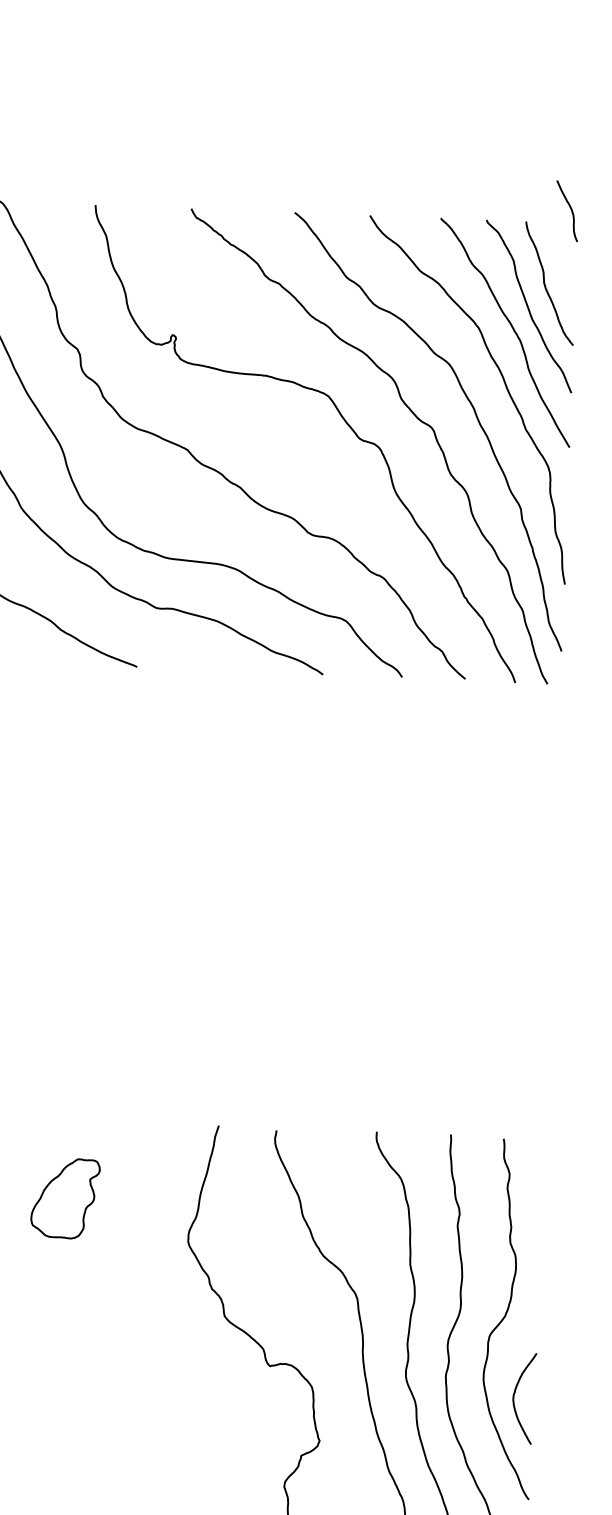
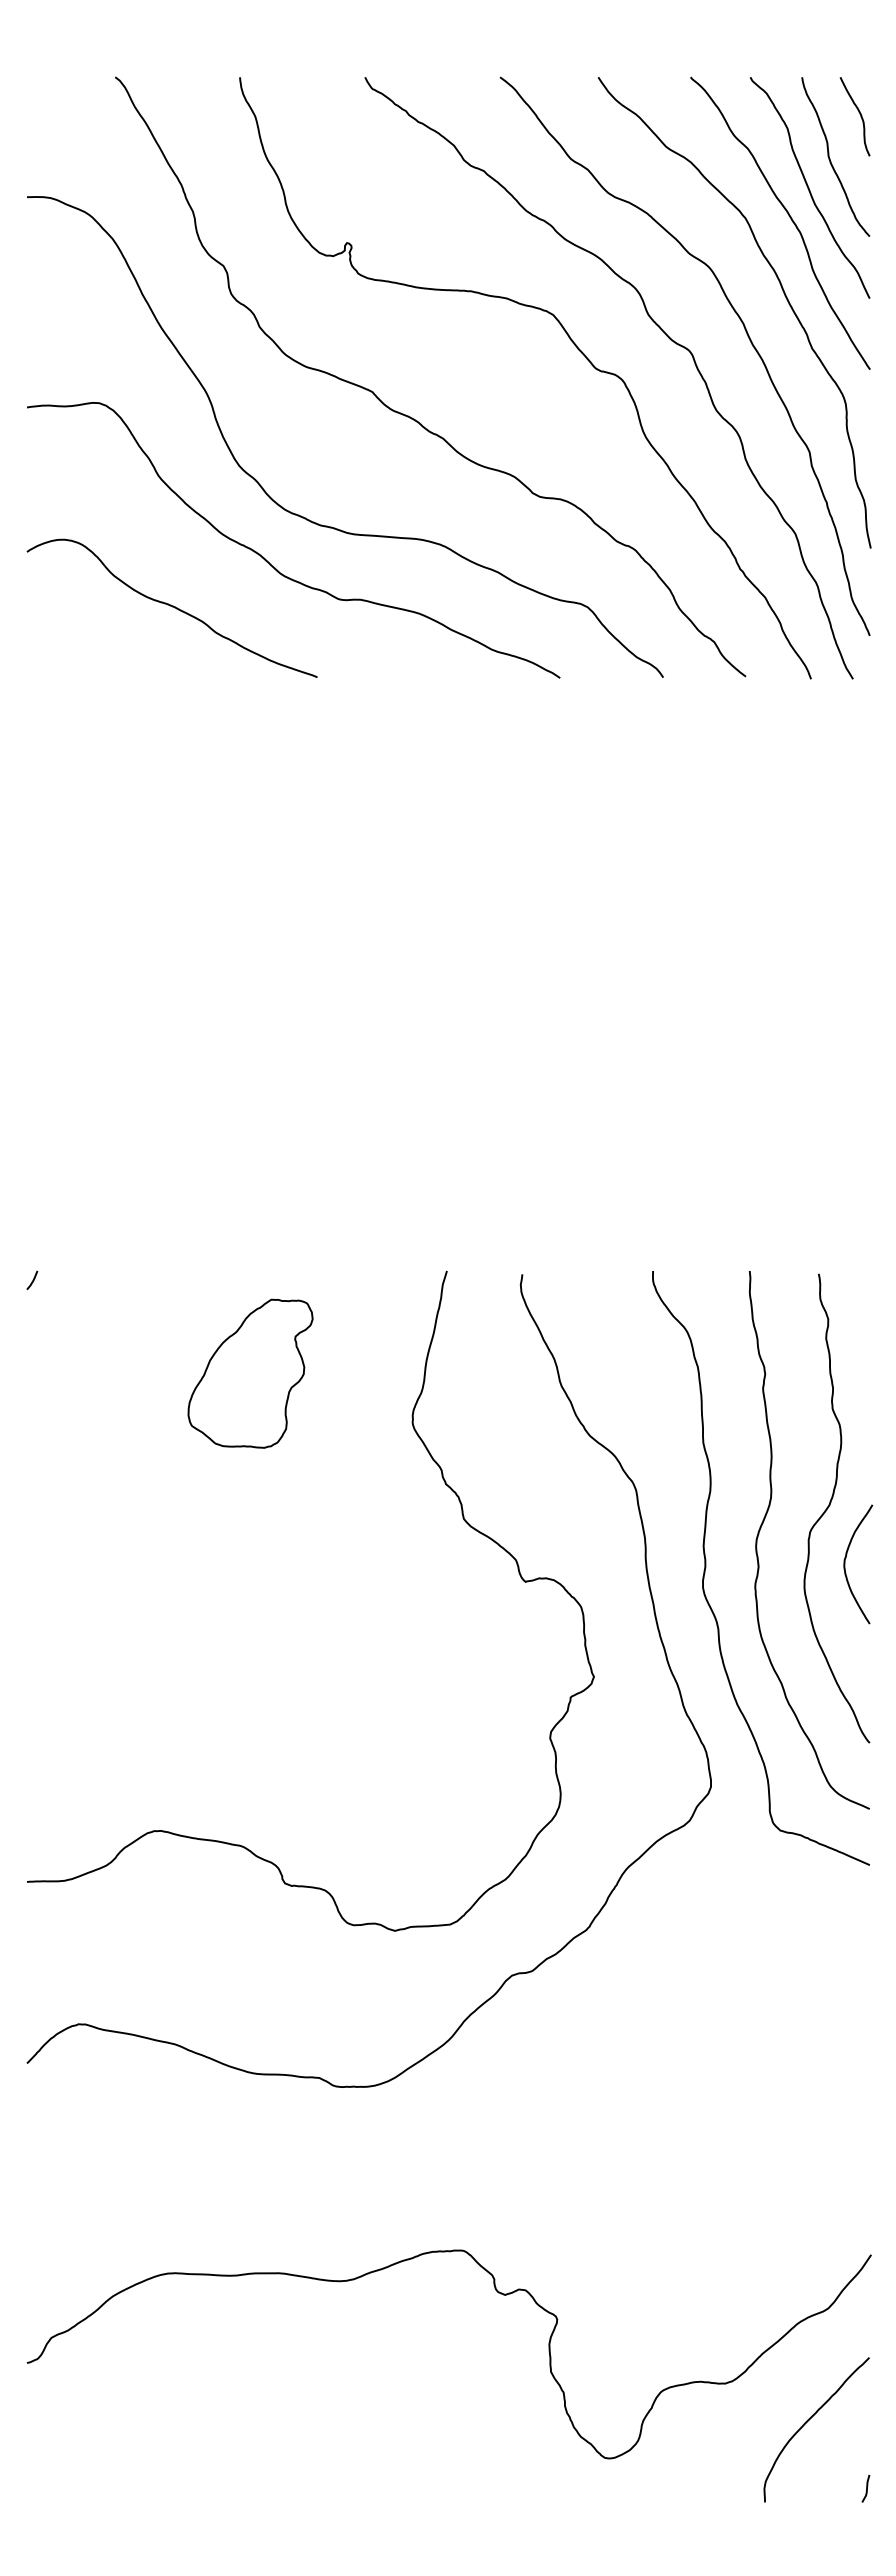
curve: (570, 209) -> (859, 114), moved
part: (65, 1198) -> (250, 1373), size x1.43
curve: (514, 1398) -> (845, 1564), moved

